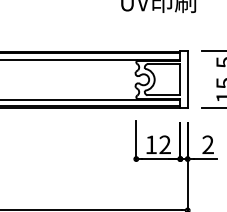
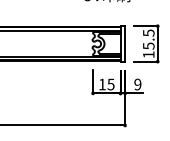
text: (164, 144) -> (110, 84), 12 -> 15
text: (207, 144) -> (137, 84), 2 -> 9

